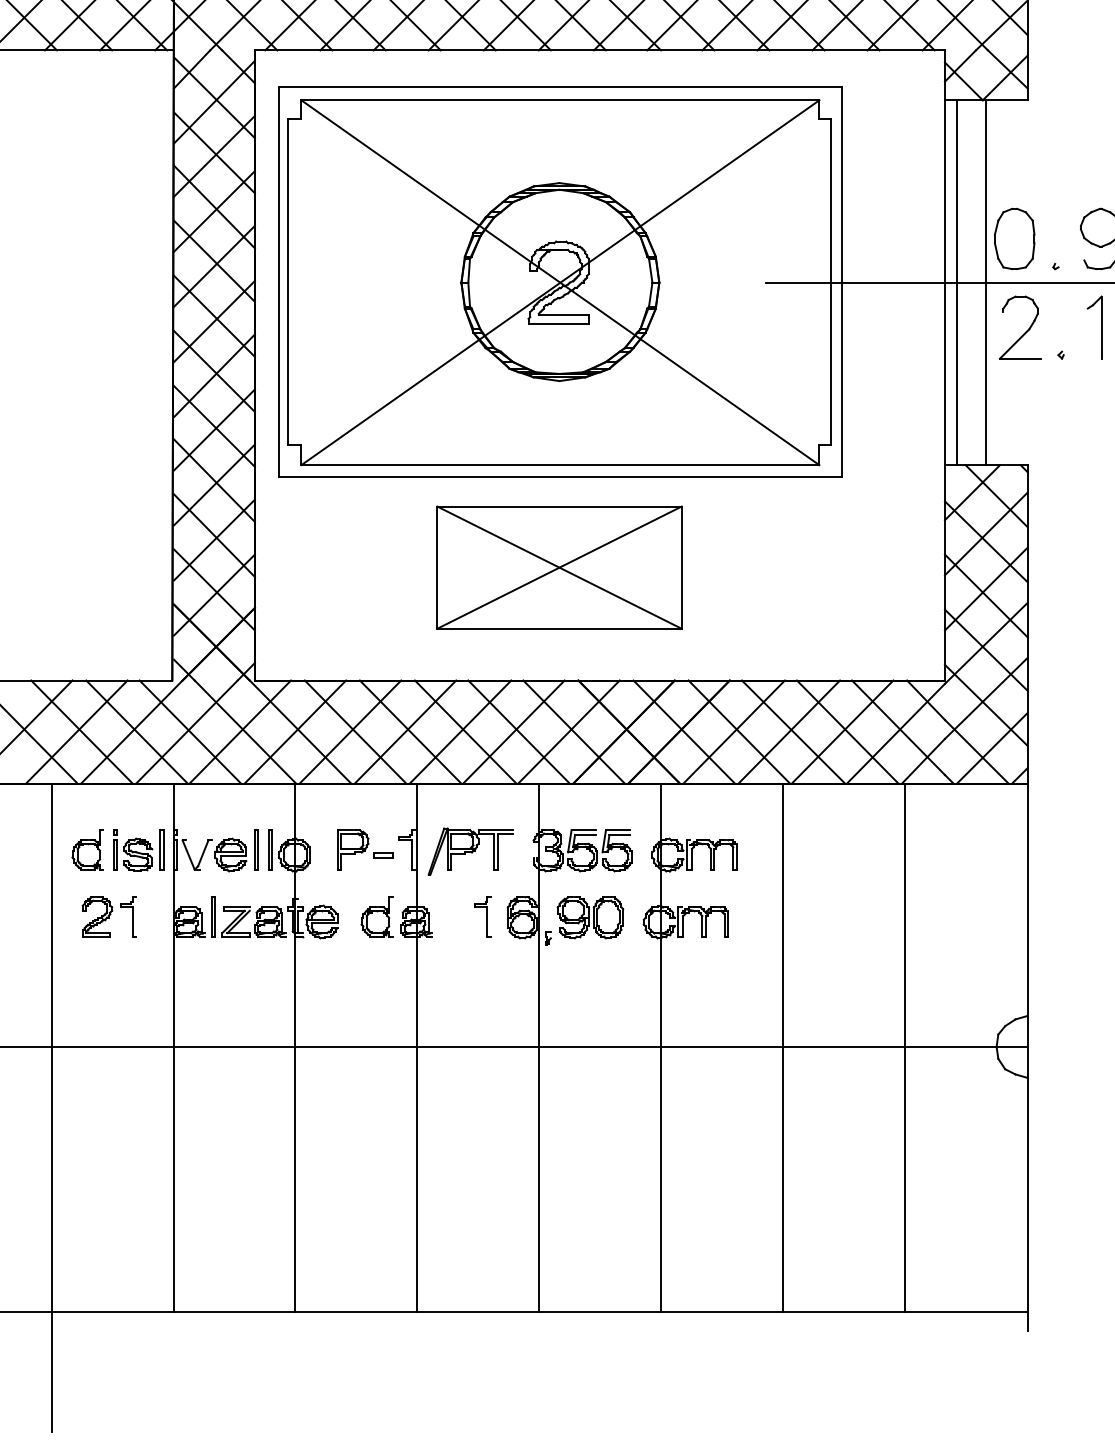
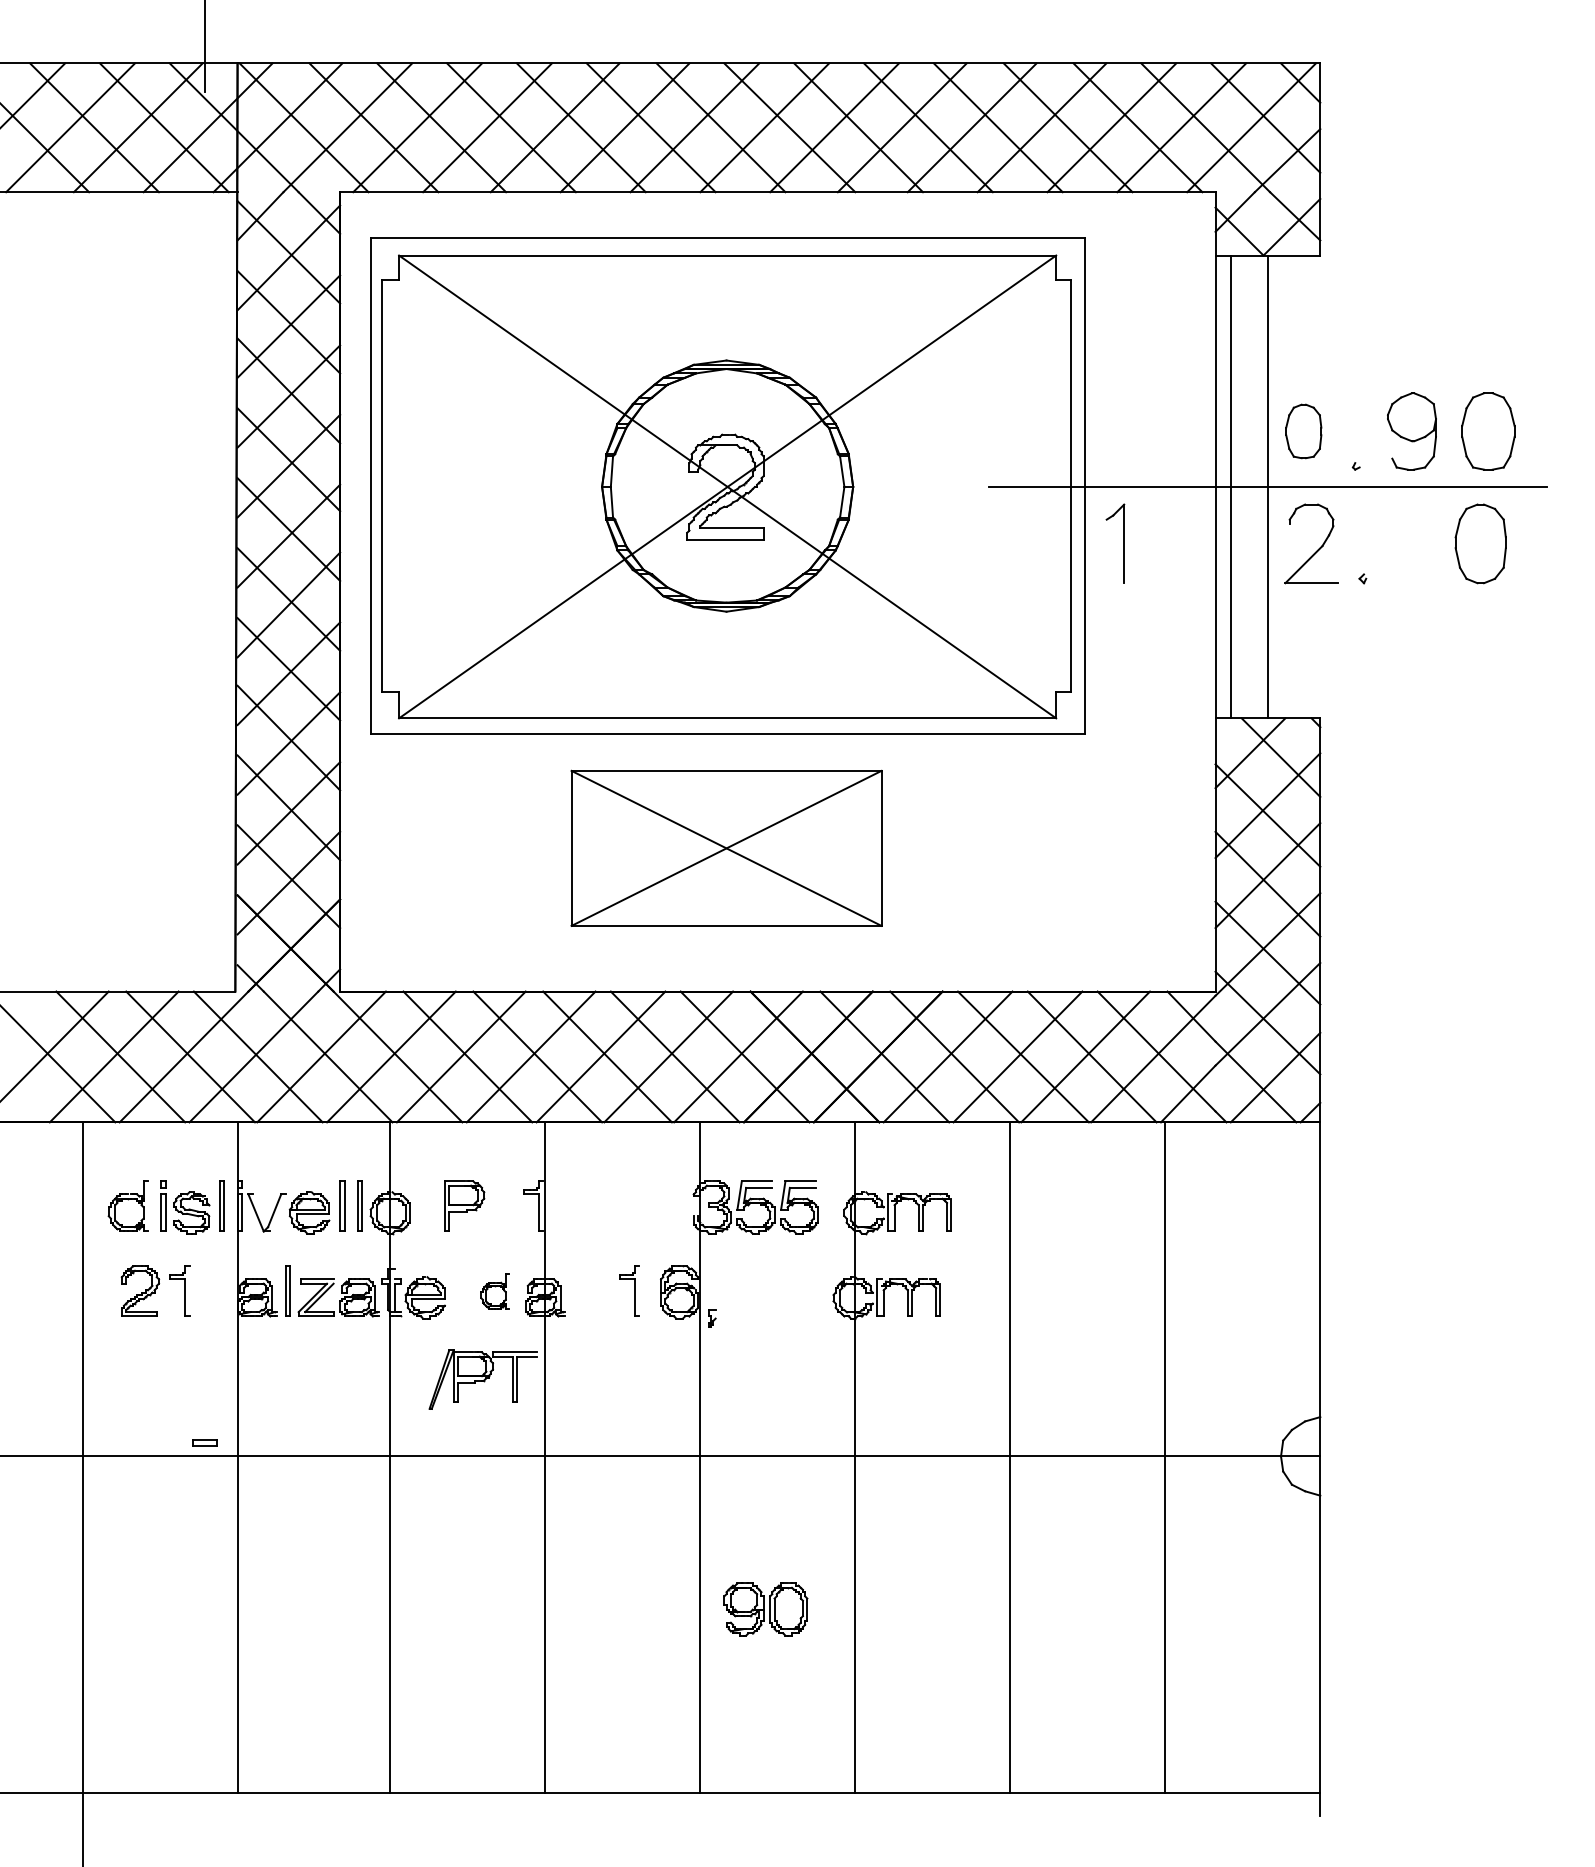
part: (1014, 239) -> (1303, 431), size x0.7
part: (1101, 327) -> (1123, 543), moved
part: (470, 851) -> (482, 1379), moved
part: (382, 854) -> (204, 1442), moved
part: (376, 916) -> (494, 1290), size x0.7
part: (590, 917) -> (765, 1609), moved

